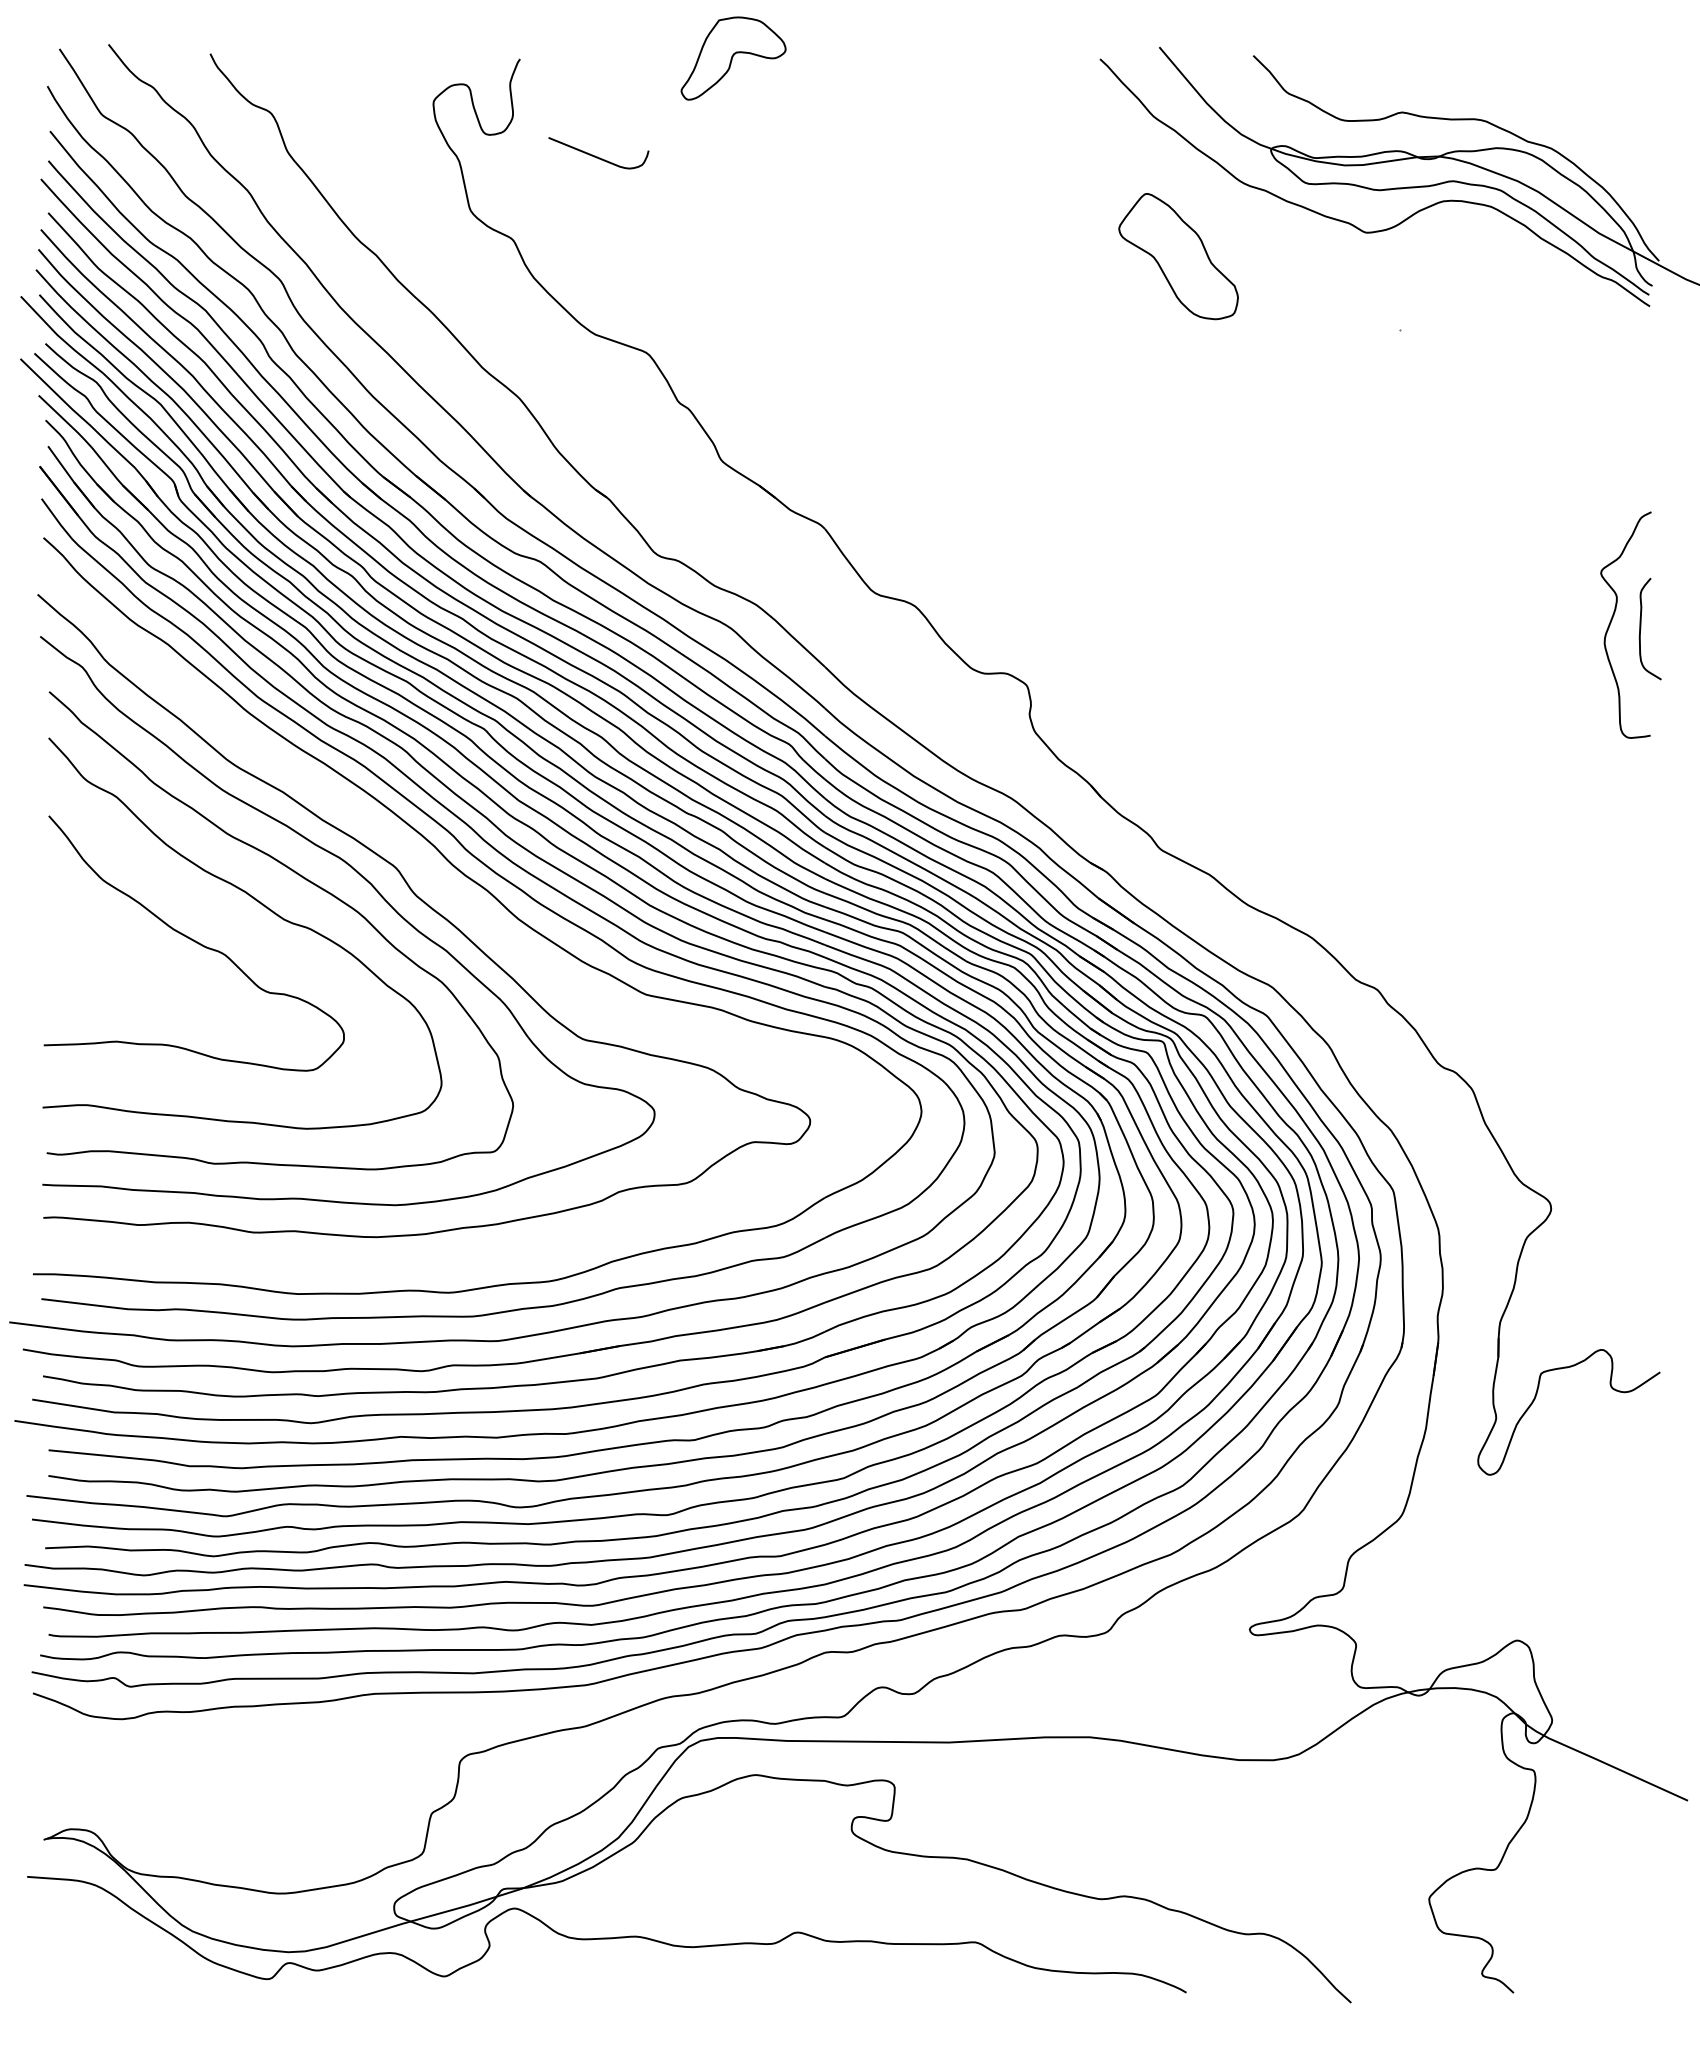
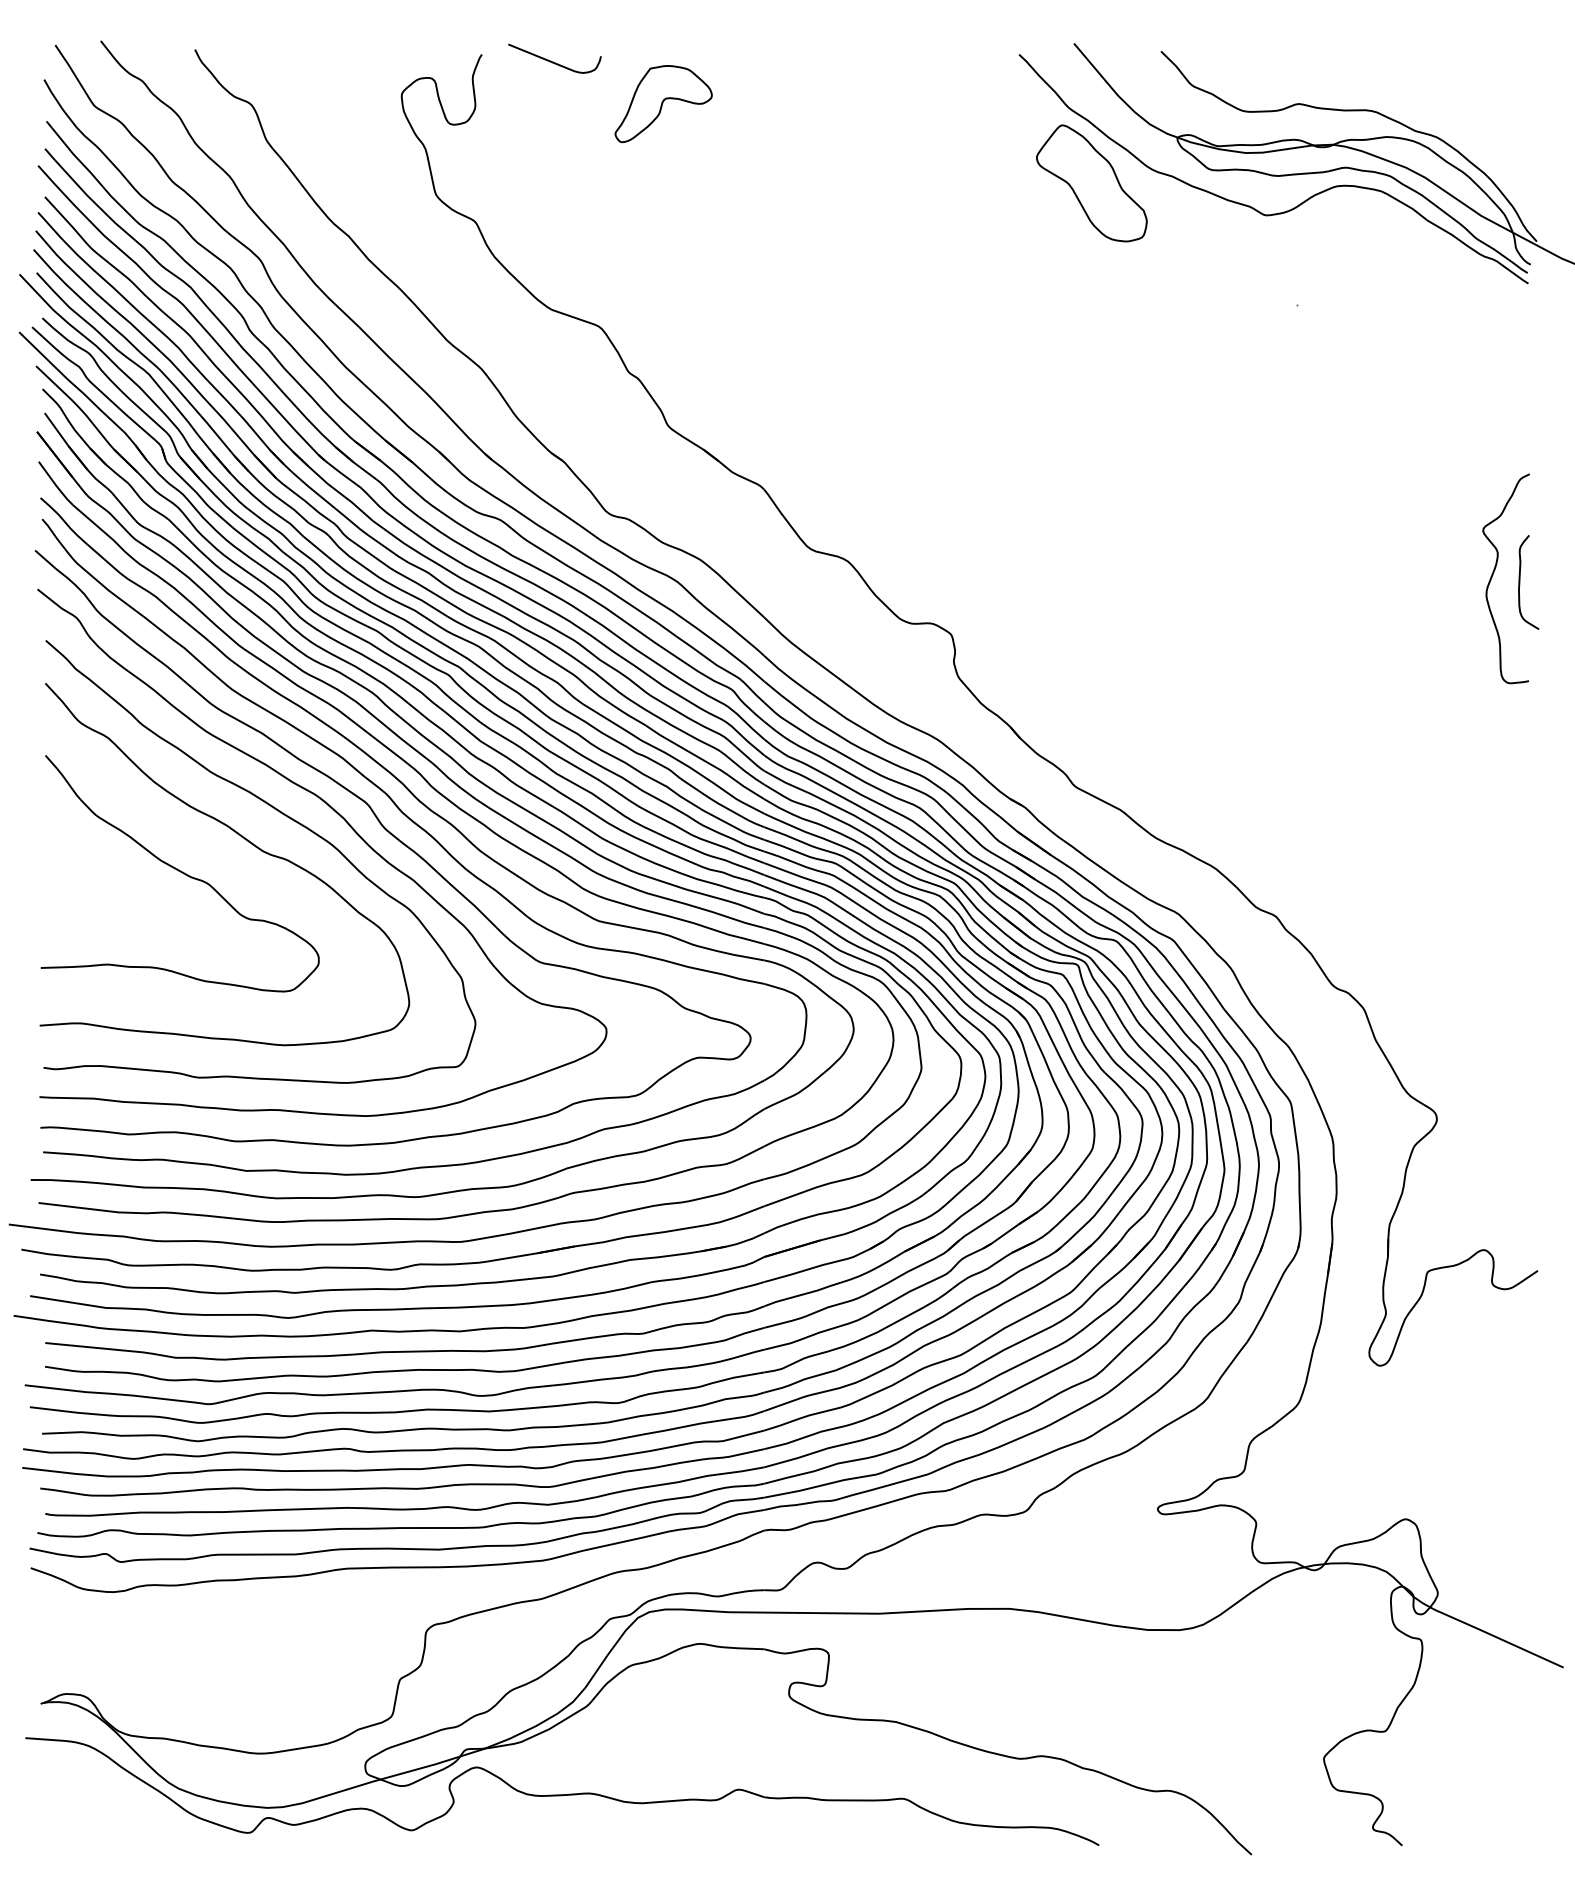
part: (733, 59) -> (663, 104), moved
curve: (597, 156) -> (553, 61), moved
part: (1178, 256) -> (1091, 183), moved
part: (466, 905) -> (432, 838), added

